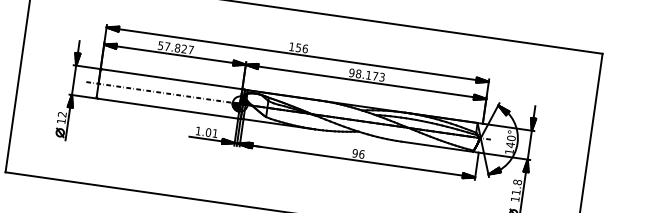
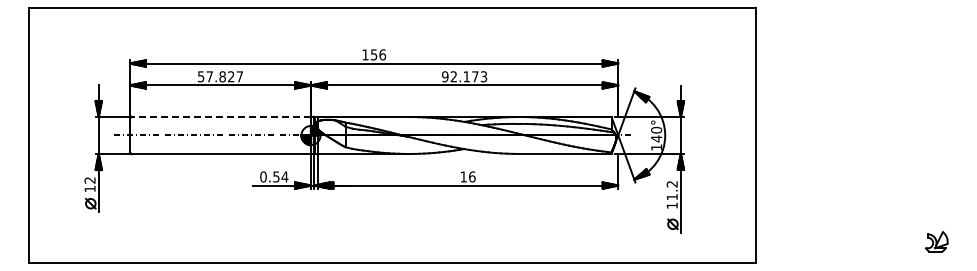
text: (358, 73) -> (453, 76), 98.173 -> 92.173
line: (172, 79) -> (221, 116), solid -> dashed
text: (207, 131) -> (274, 176), 1.01 -> 0.54
text: (355, 153) -> (463, 176), 96 -> 16
text: (517, 181) -> (671, 183), 11.8 -> 11.2

